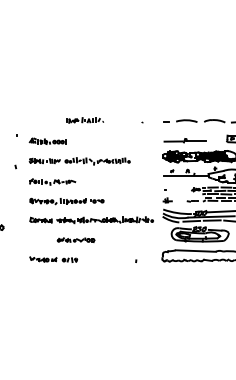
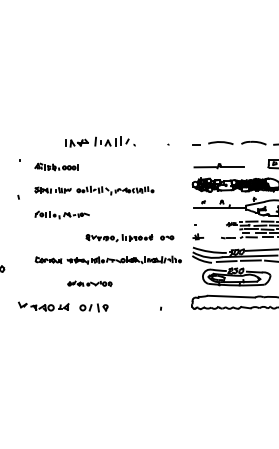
part: (84, 120) -> (99, 142), size x1.6
part: (66, 201) -> (129, 238), moved
part: (53, 259) -> (63, 306), size x1.6

